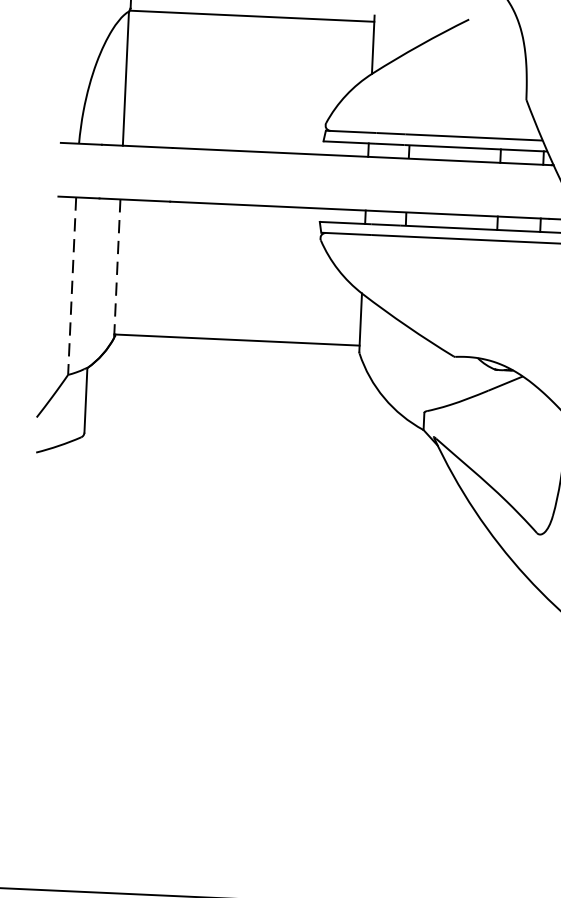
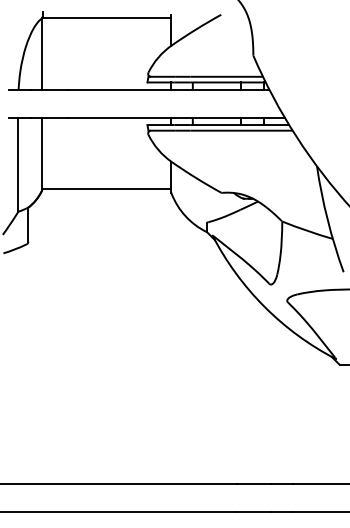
line: (116, 266) -> (41, 153), dashed -> solid
line: (72, 285) -> (18, 164), dashed -> solid

